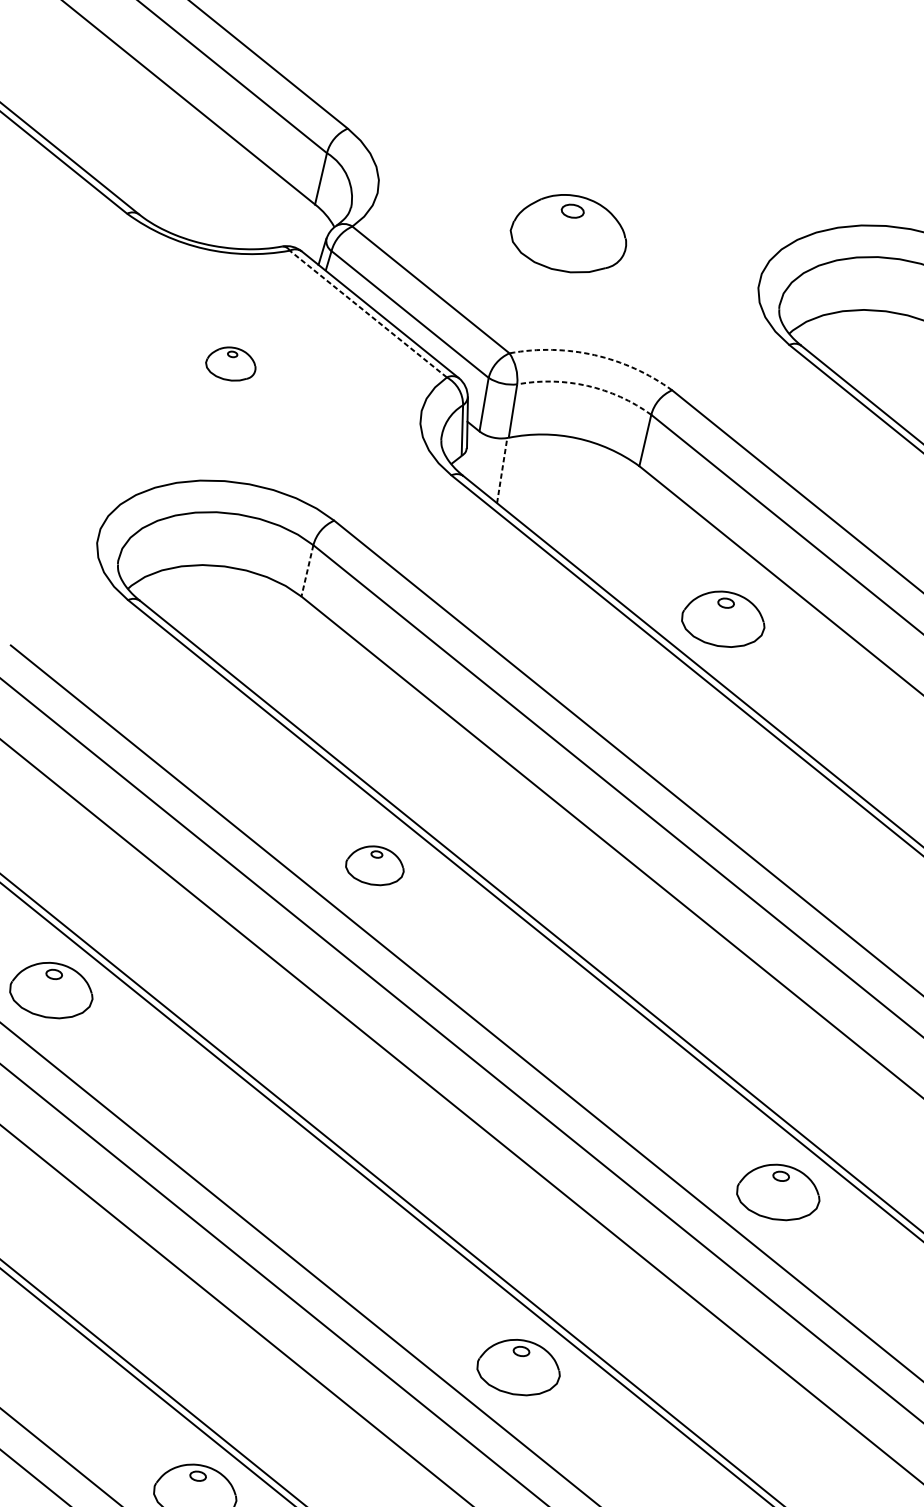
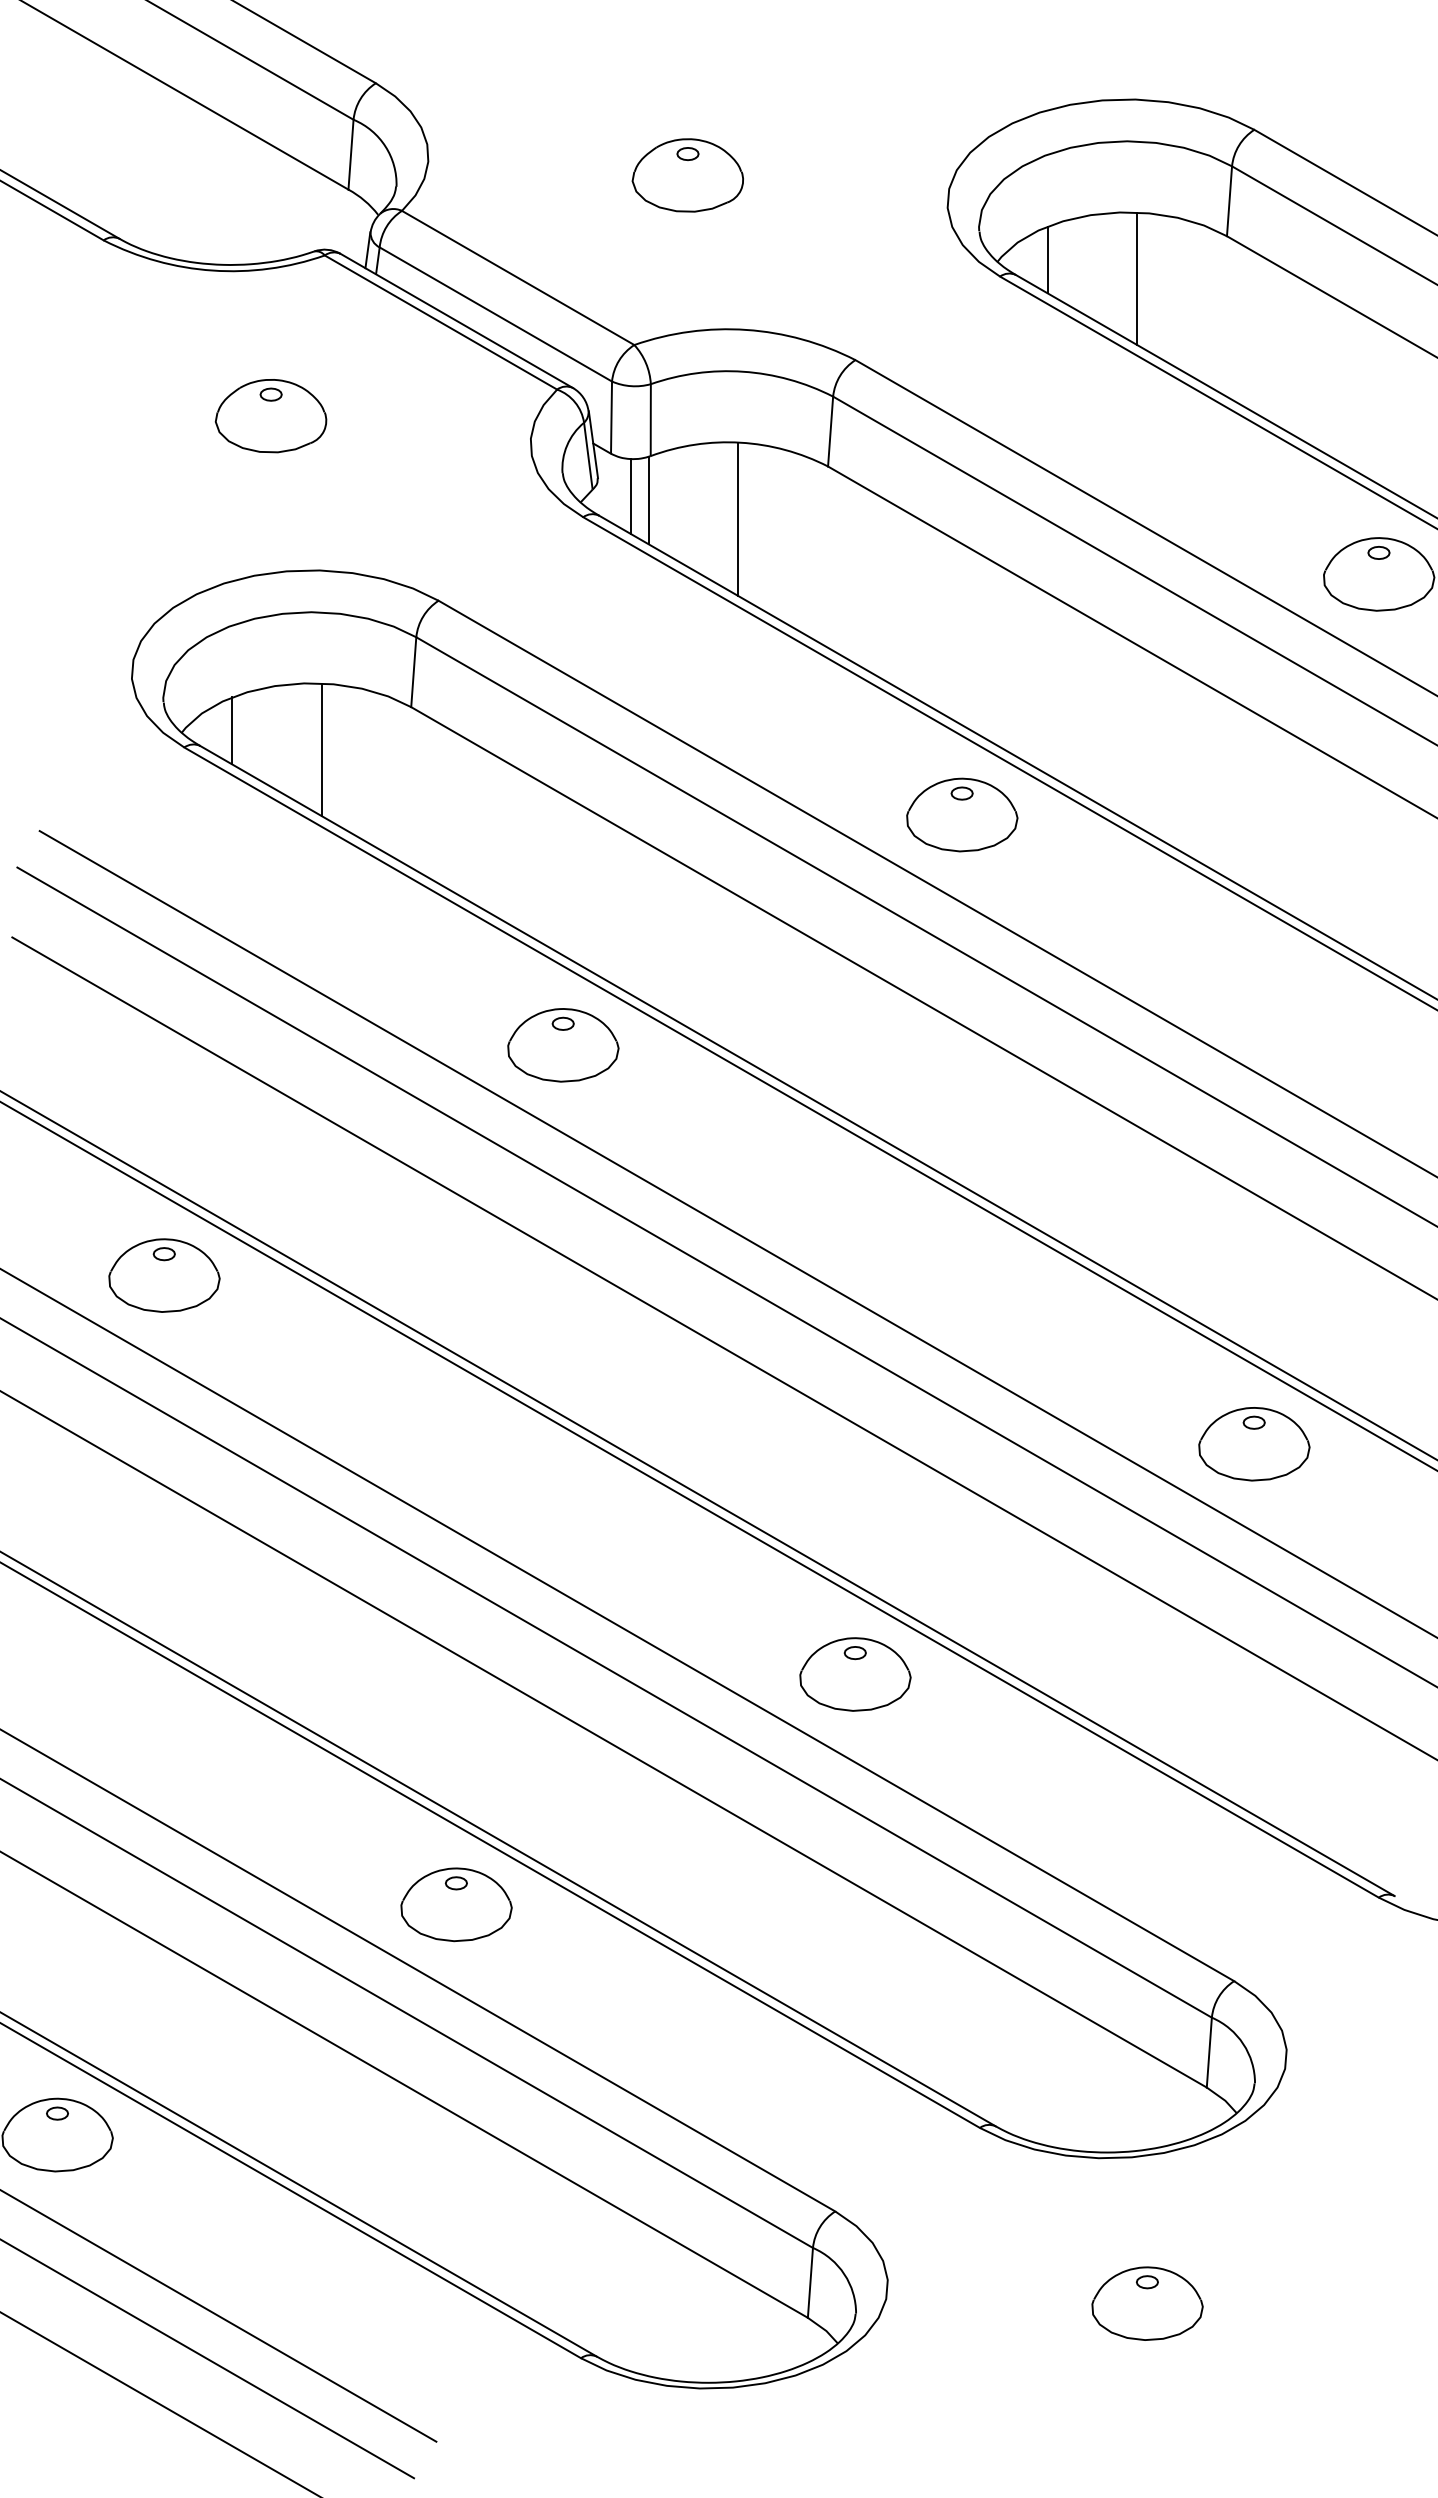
part: (568, 233) -> (687, 175), size x0.71
line: (368, 314) -> (440, 322), dashed -> solid
line: (826, 337) -> (1047, 259), added
arc: (594, 354) -> (746, 329), dashed -> solid
line: (891, 362) -> (1137, 278), added
part: (230, 364) -> (270, 416), size x1.67
arc: (587, 385) -> (743, 371), dashed -> solid
line: (489, 465) -> (630, 496), added
line: (501, 470) -> (648, 500), dashed -> solid
line: (566, 495) -> (738, 519), added
line: (307, 571) -> (413, 672), dashed -> solid
line: (165, 593) -> (232, 730), added
line: (229, 617) -> (321, 749), added
part: (723, 618) -> (962, 814), moved
part: (375, 865) -> (563, 1045), size x1.43
part: (778, 1192) -> (1254, 1444), moved

